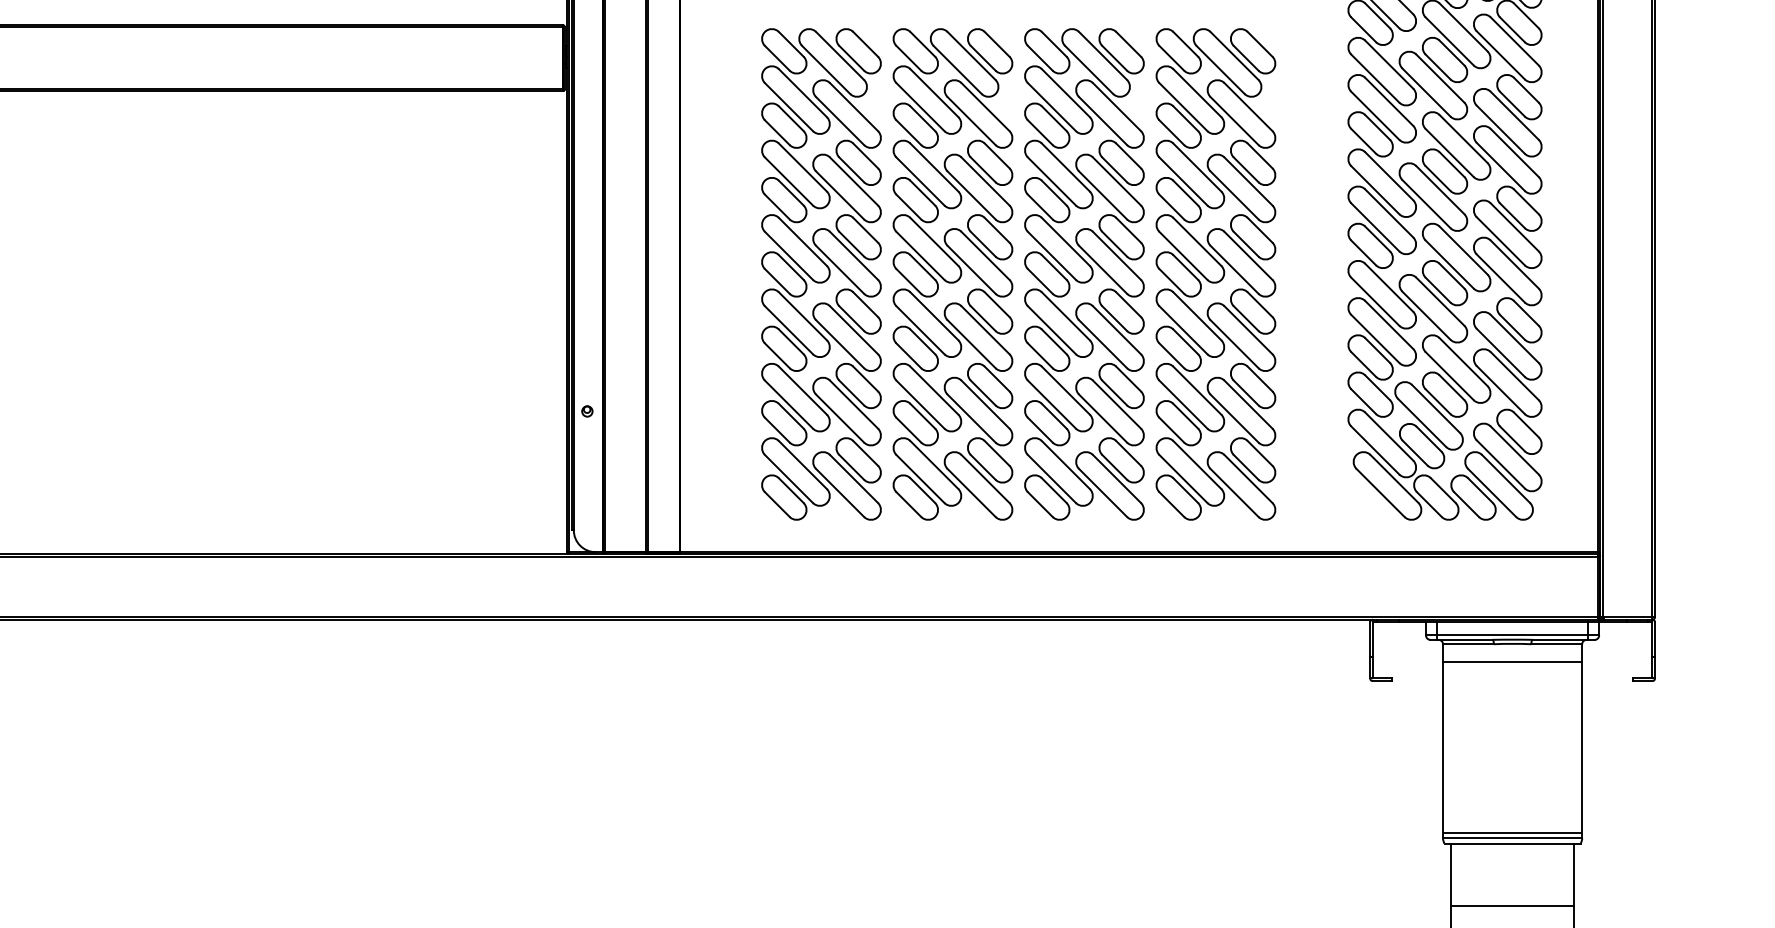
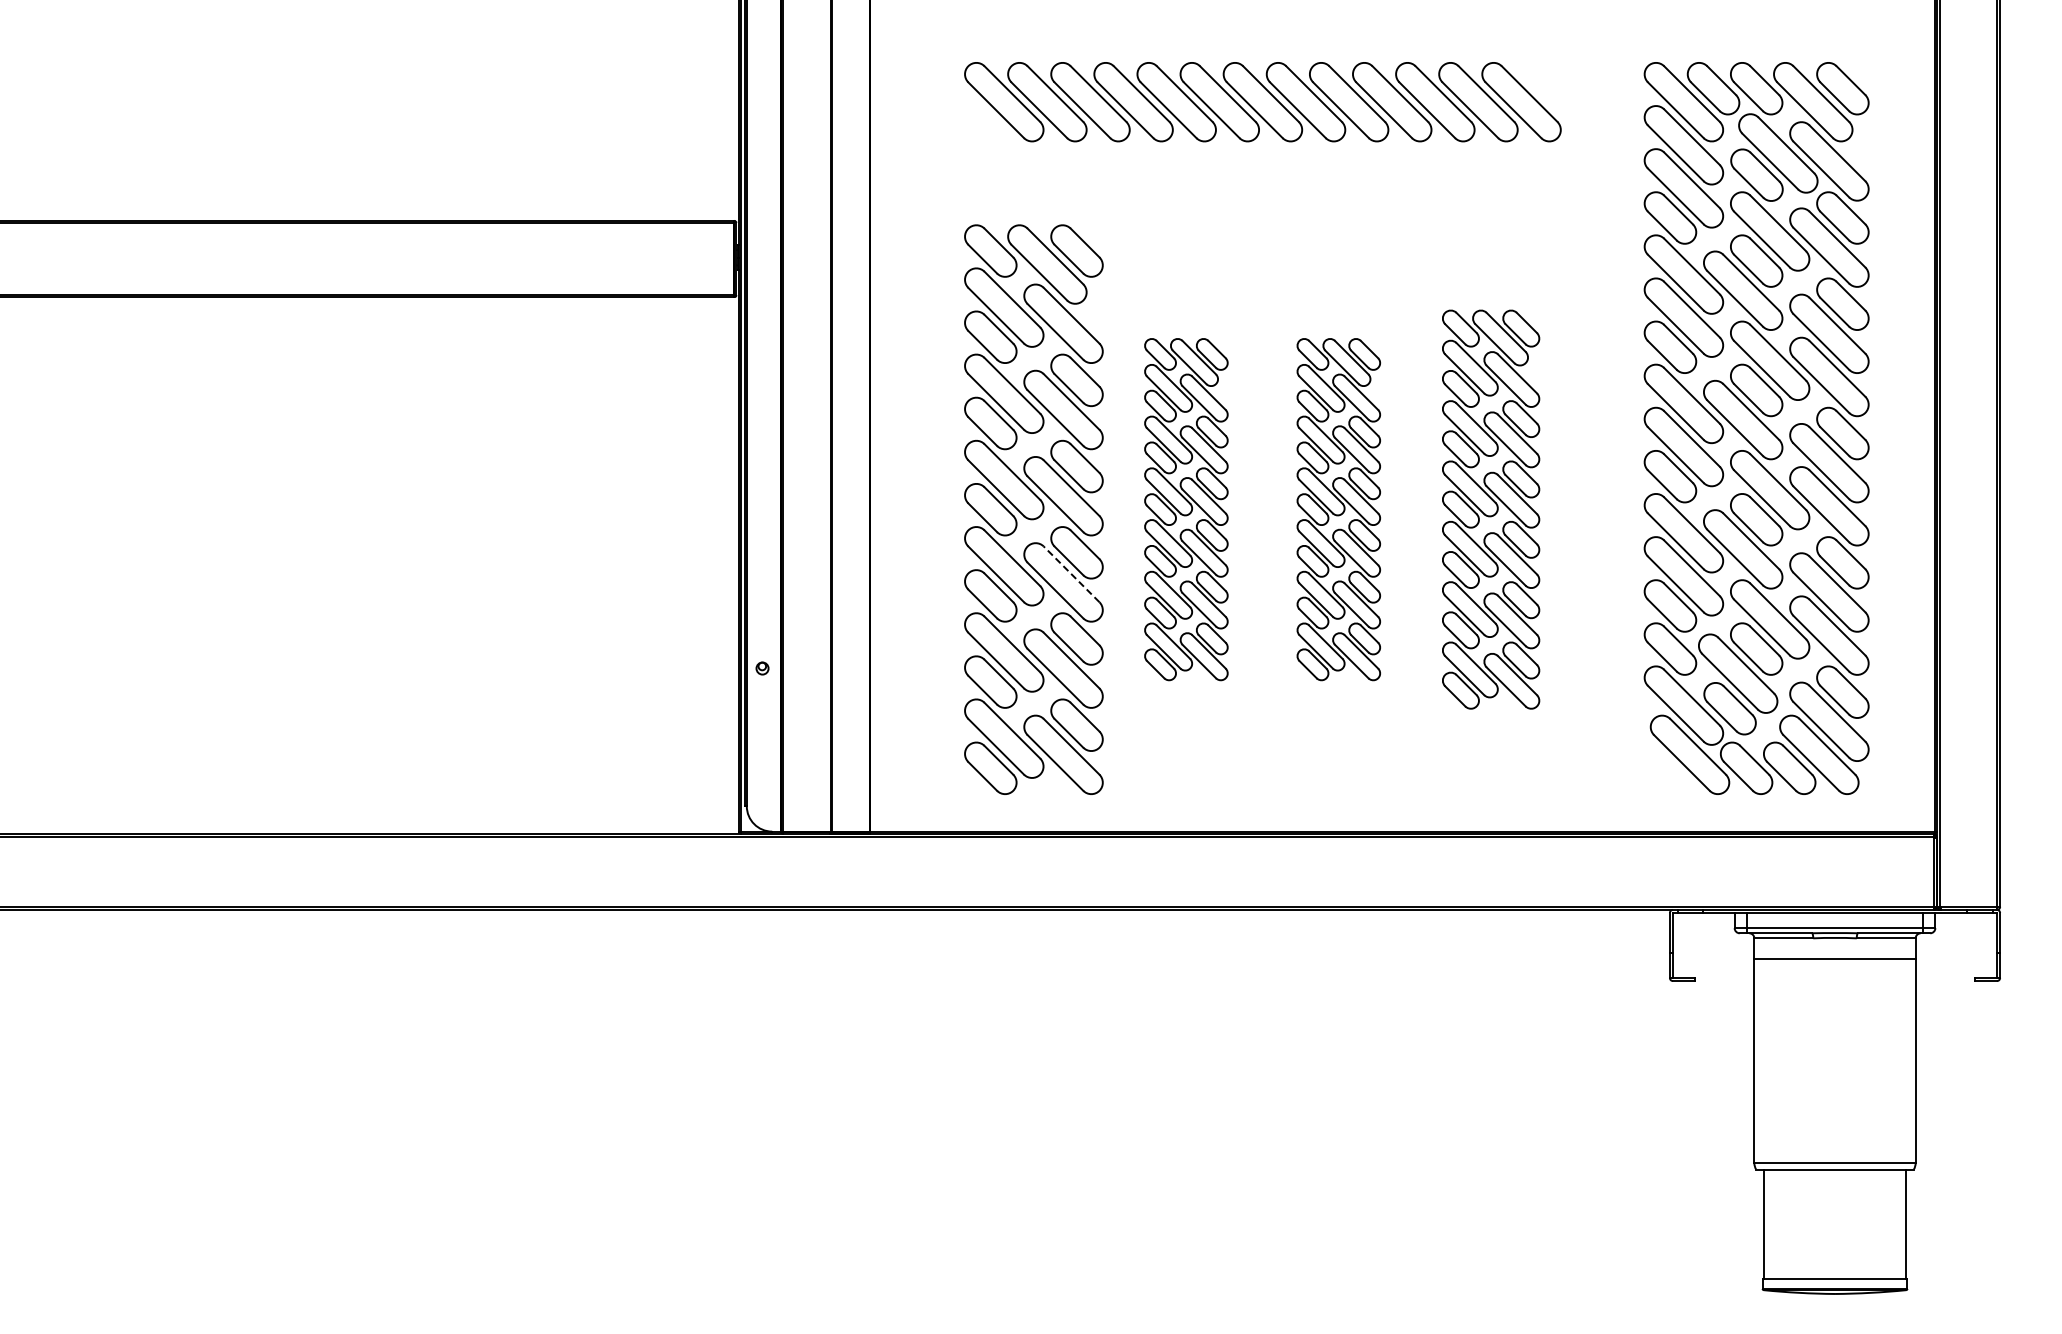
part: (953, 274) -> (1186, 509), size x0.6
part: (1084, 274) -> (1338, 509), size x0.6
part: (1215, 274) -> (1490, 509), size x0.7
line: (853, 330) -> (1071, 574), solid -> dashed
line: (1512, 832) -> (1834, 1156), removed
line: (1512, 905) -> (1834, 1241), removed

